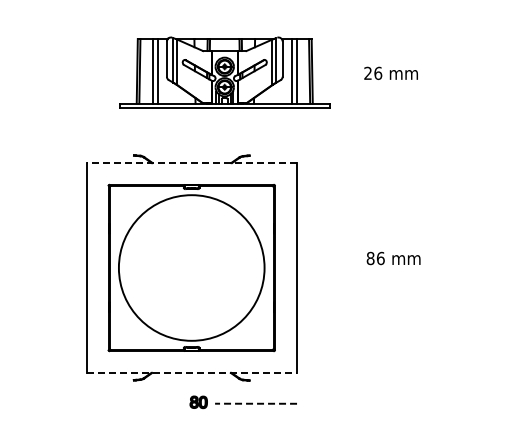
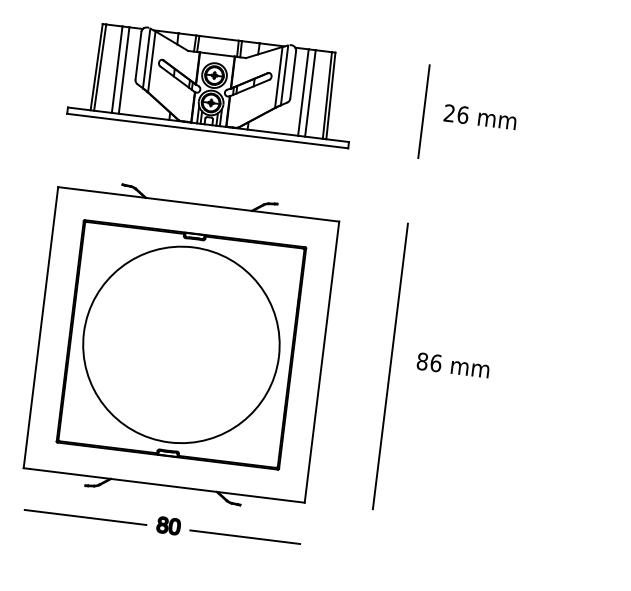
part: (224, 72) -> (213, 83), moved
line: (348, 74) -> (423, 111), added
line: (191, 163) -> (198, 204), dashed -> solid
line: (347, 264) -> (390, 365), added
line: (191, 372) -> (163, 484), dashed -> solid
line: (136, 403) -> (85, 517), added
line: (256, 403) -> (245, 536), dashed -> solid

